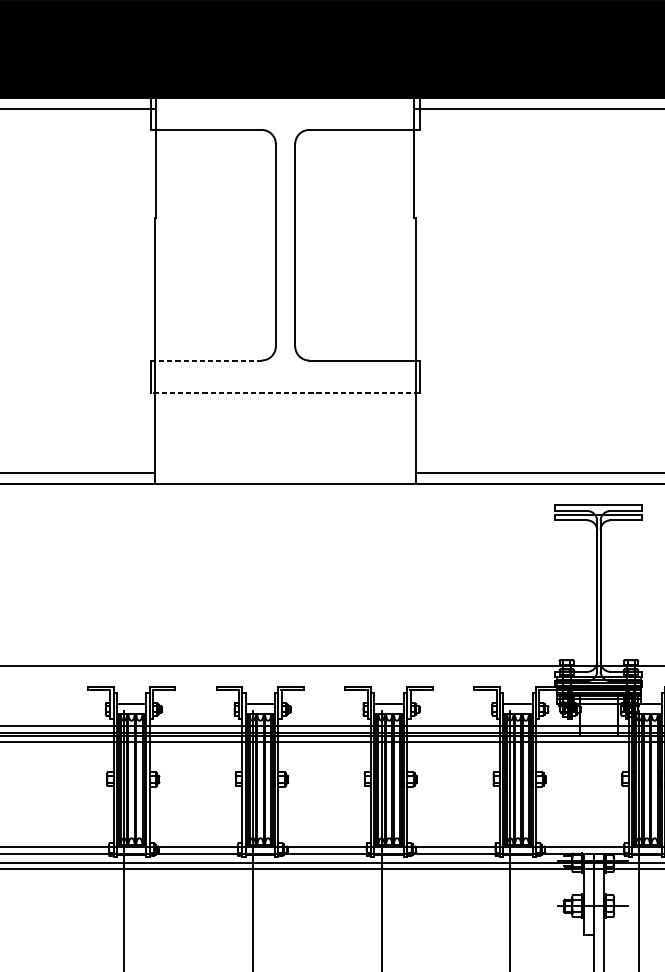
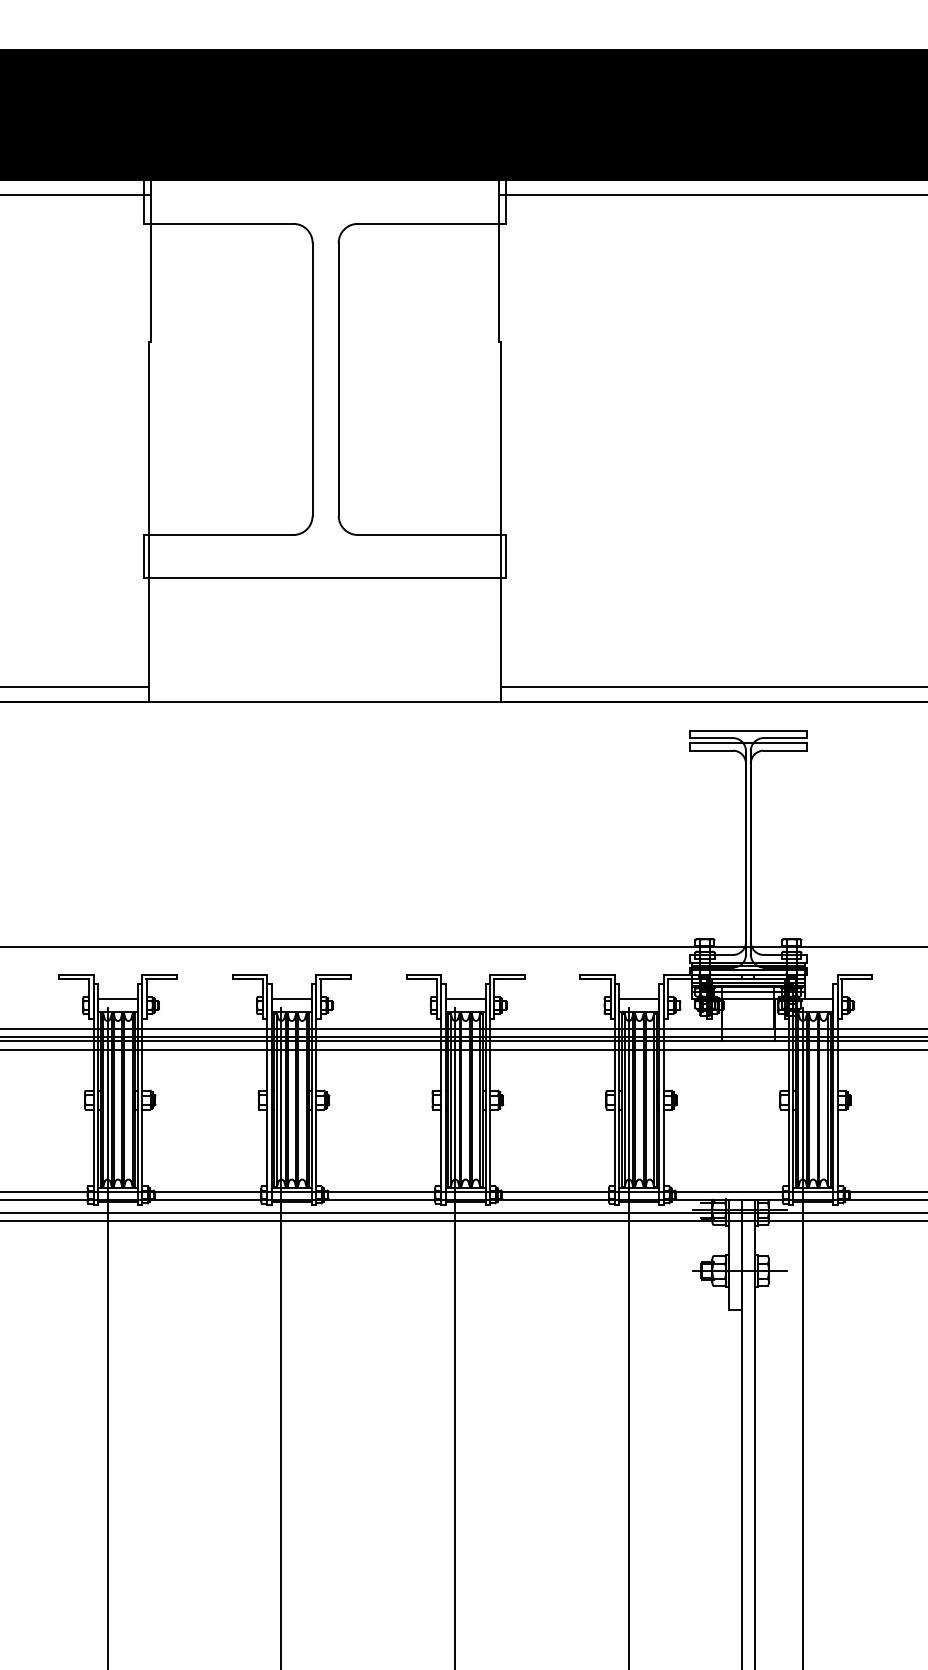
line: (206, 360) -> (218, 535), dashed -> solid
line: (284, 392) -> (324, 578), dashed -> solid

